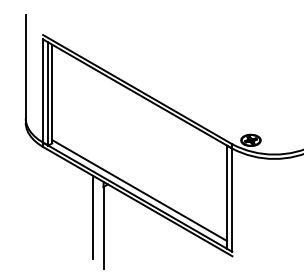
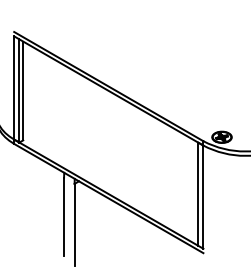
line: (139, 190) -> (110, 187), removed

